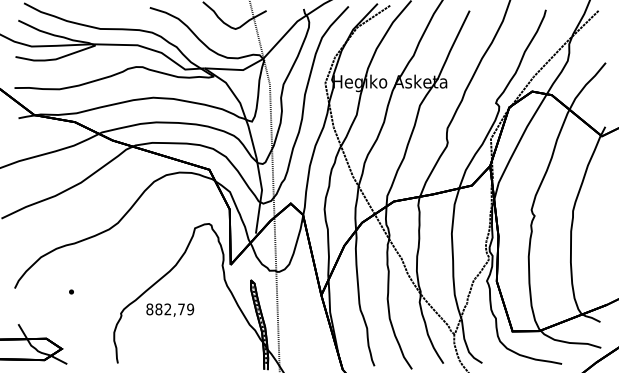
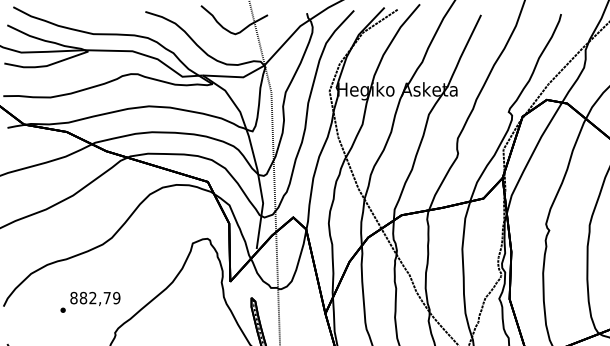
text: (170, 309) -> (95, 298), moved

